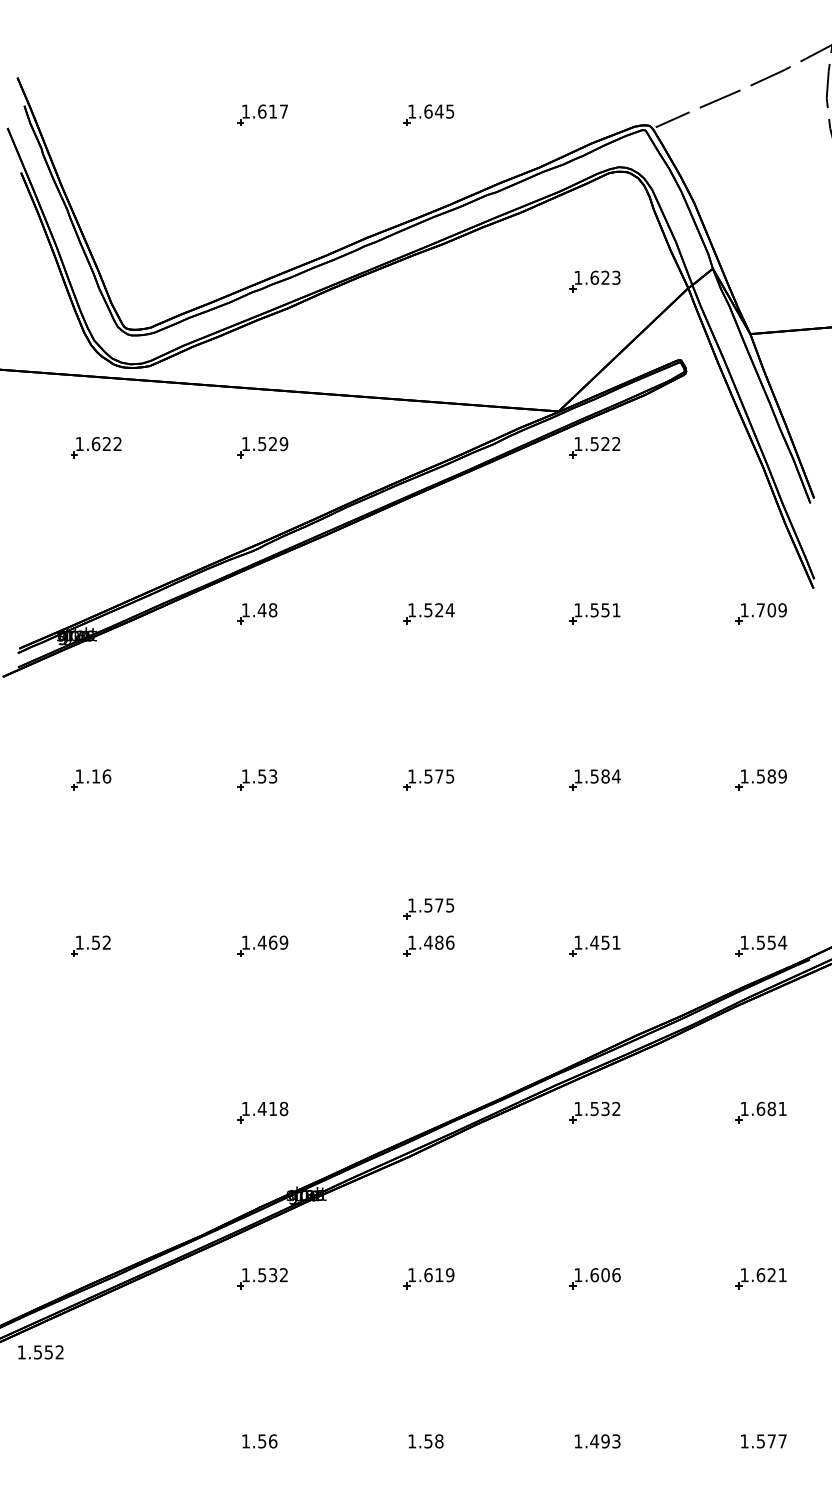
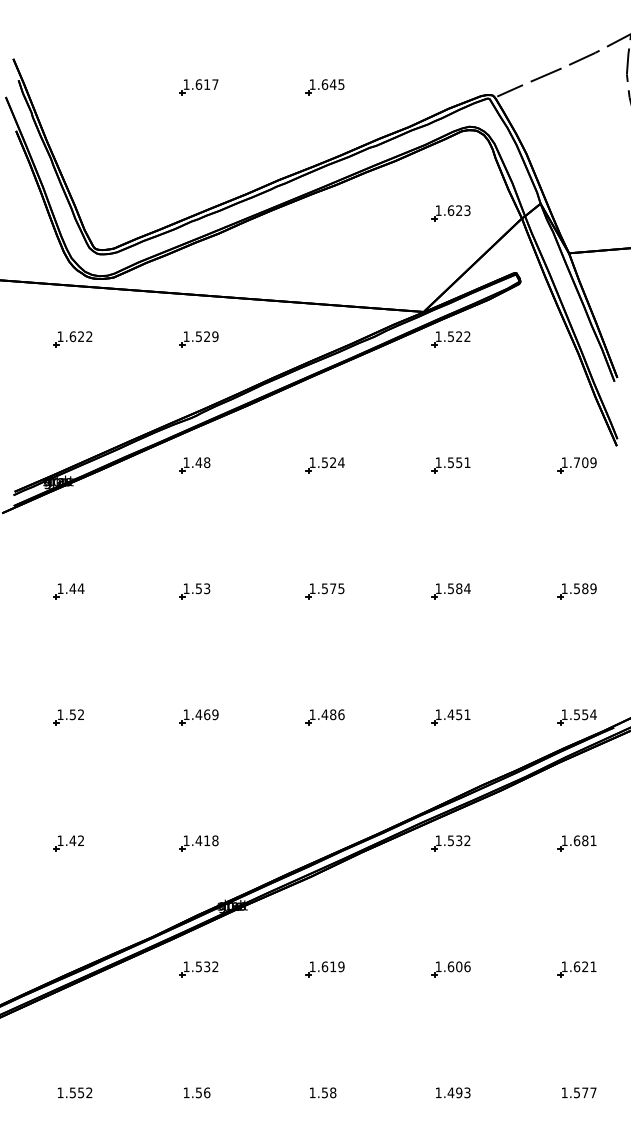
text: (101, 776) -> (77, 588), 1.16 -> 1.44
part: (428, 908) -> (324, 688), removed
part: (90, 1112) -> (68, 843), added
text: (40, 1352) -> (74, 1092), moved

